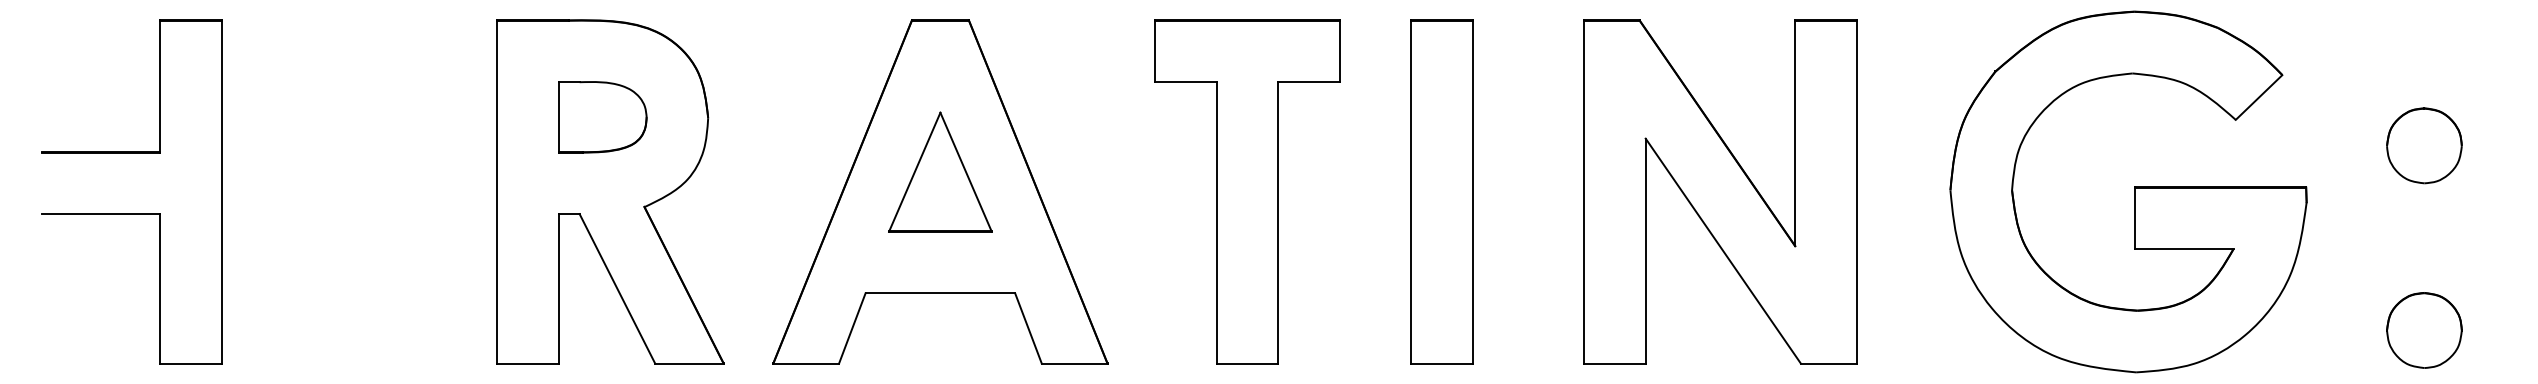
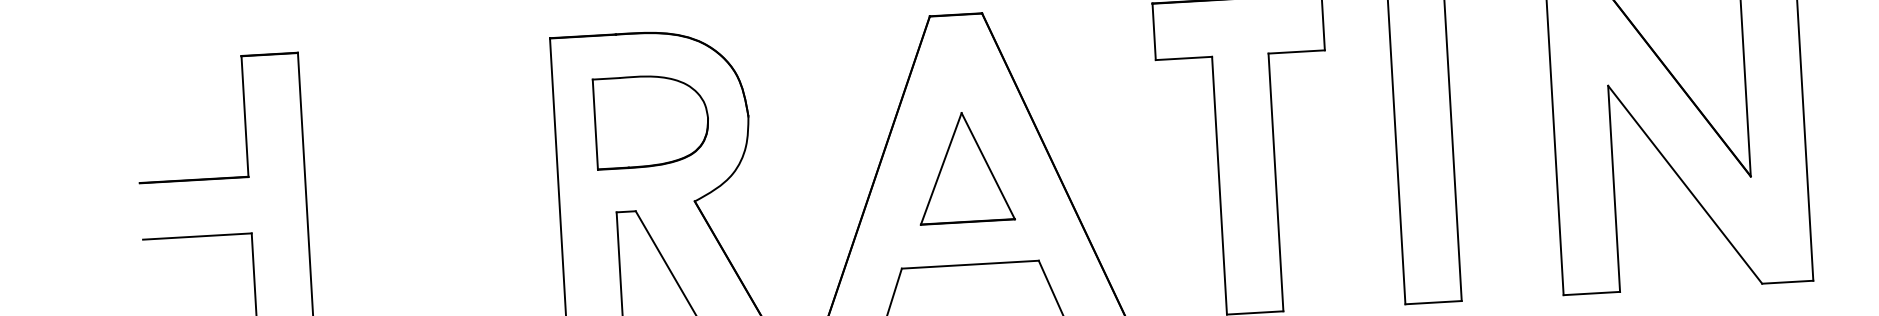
part: (602, 117) -> (651, 121), size x1.4
part: (940, 171) -> (964, 166), moved

